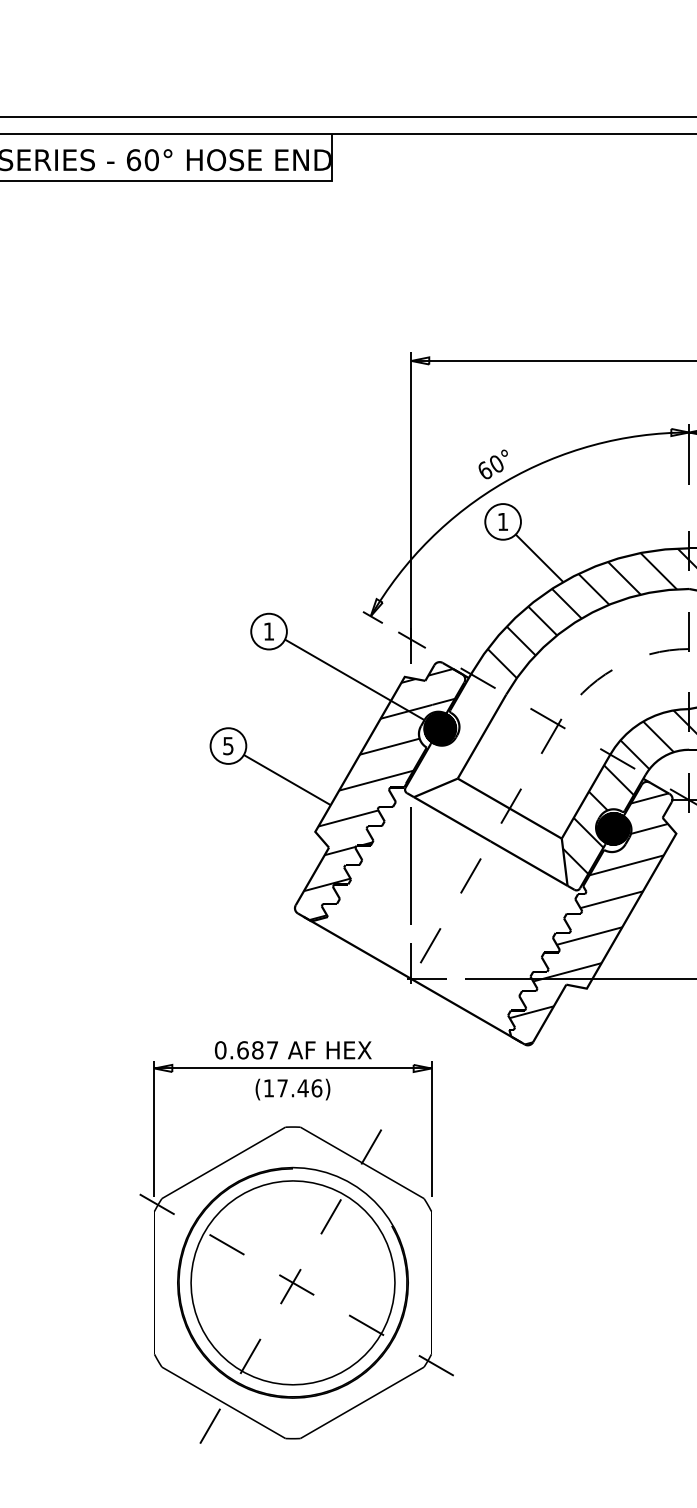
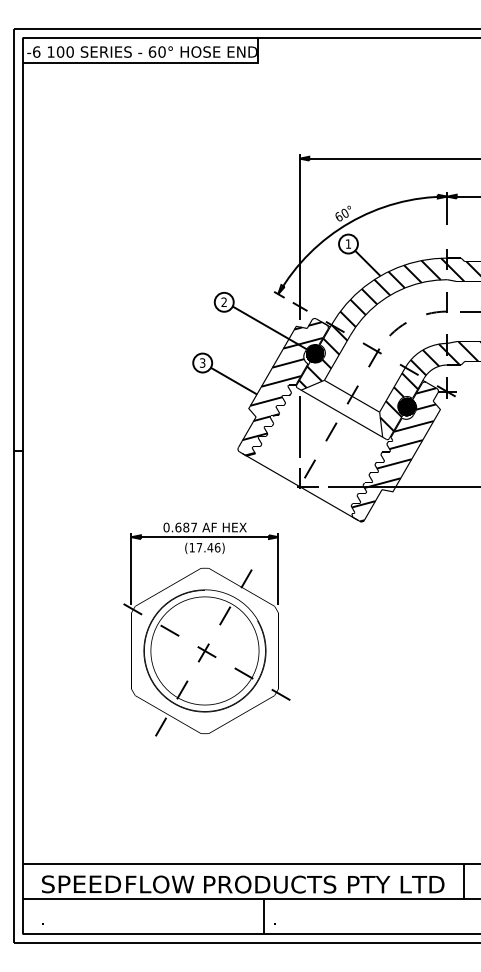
text: (267, 630) -> (223, 301), 1 -> 2
hatch: (456, 733) -> (323, 356), added
text: (228, 745) -> (202, 362), 5 -> 3
part: (295, 1242) -> (206, 629), moved

